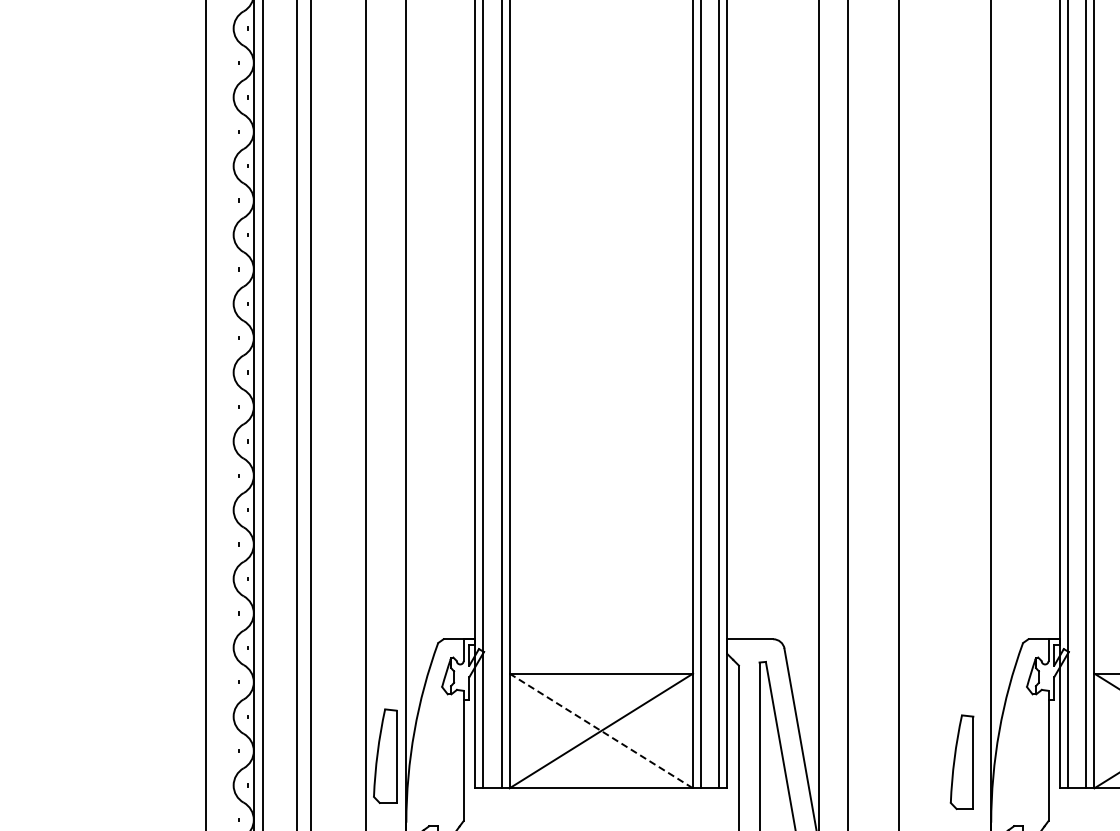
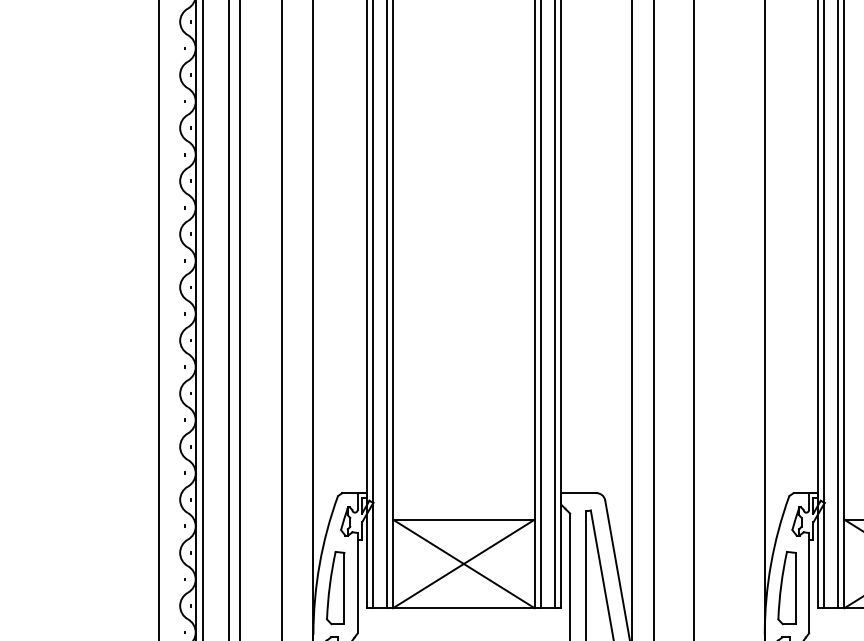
line: (601, 731) -> (464, 564), dashed -> solid
part: (385, 755) -> (335, 587), moved
part: (961, 761) -> (786, 587), moved

